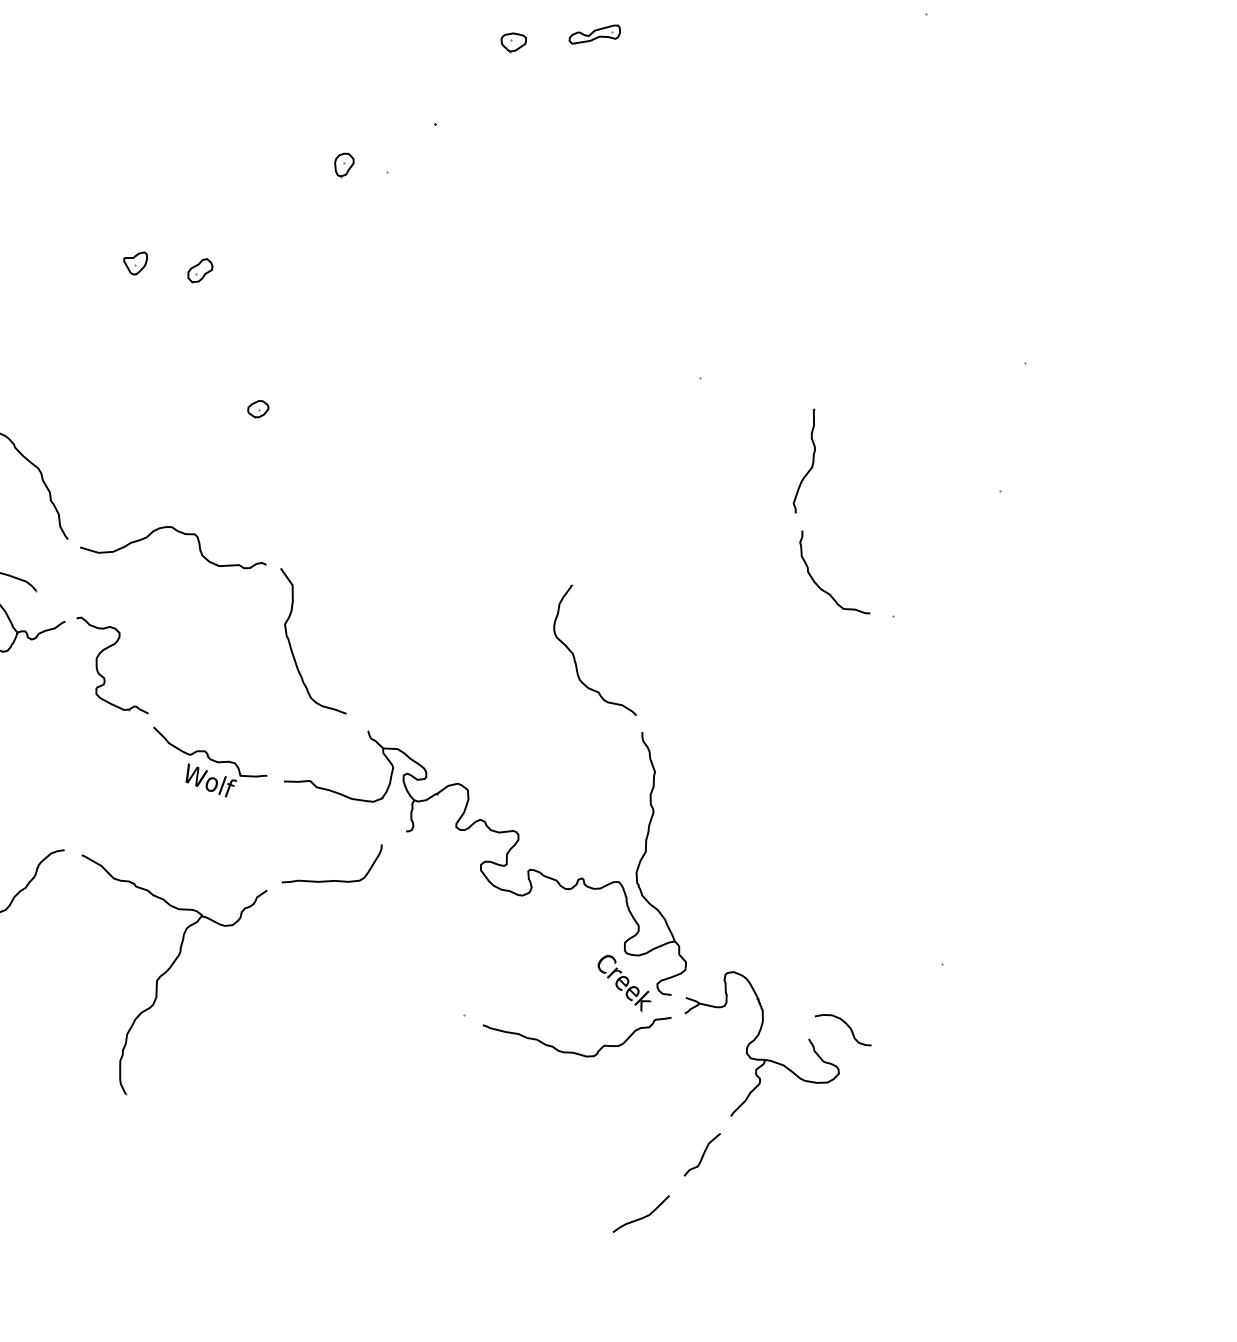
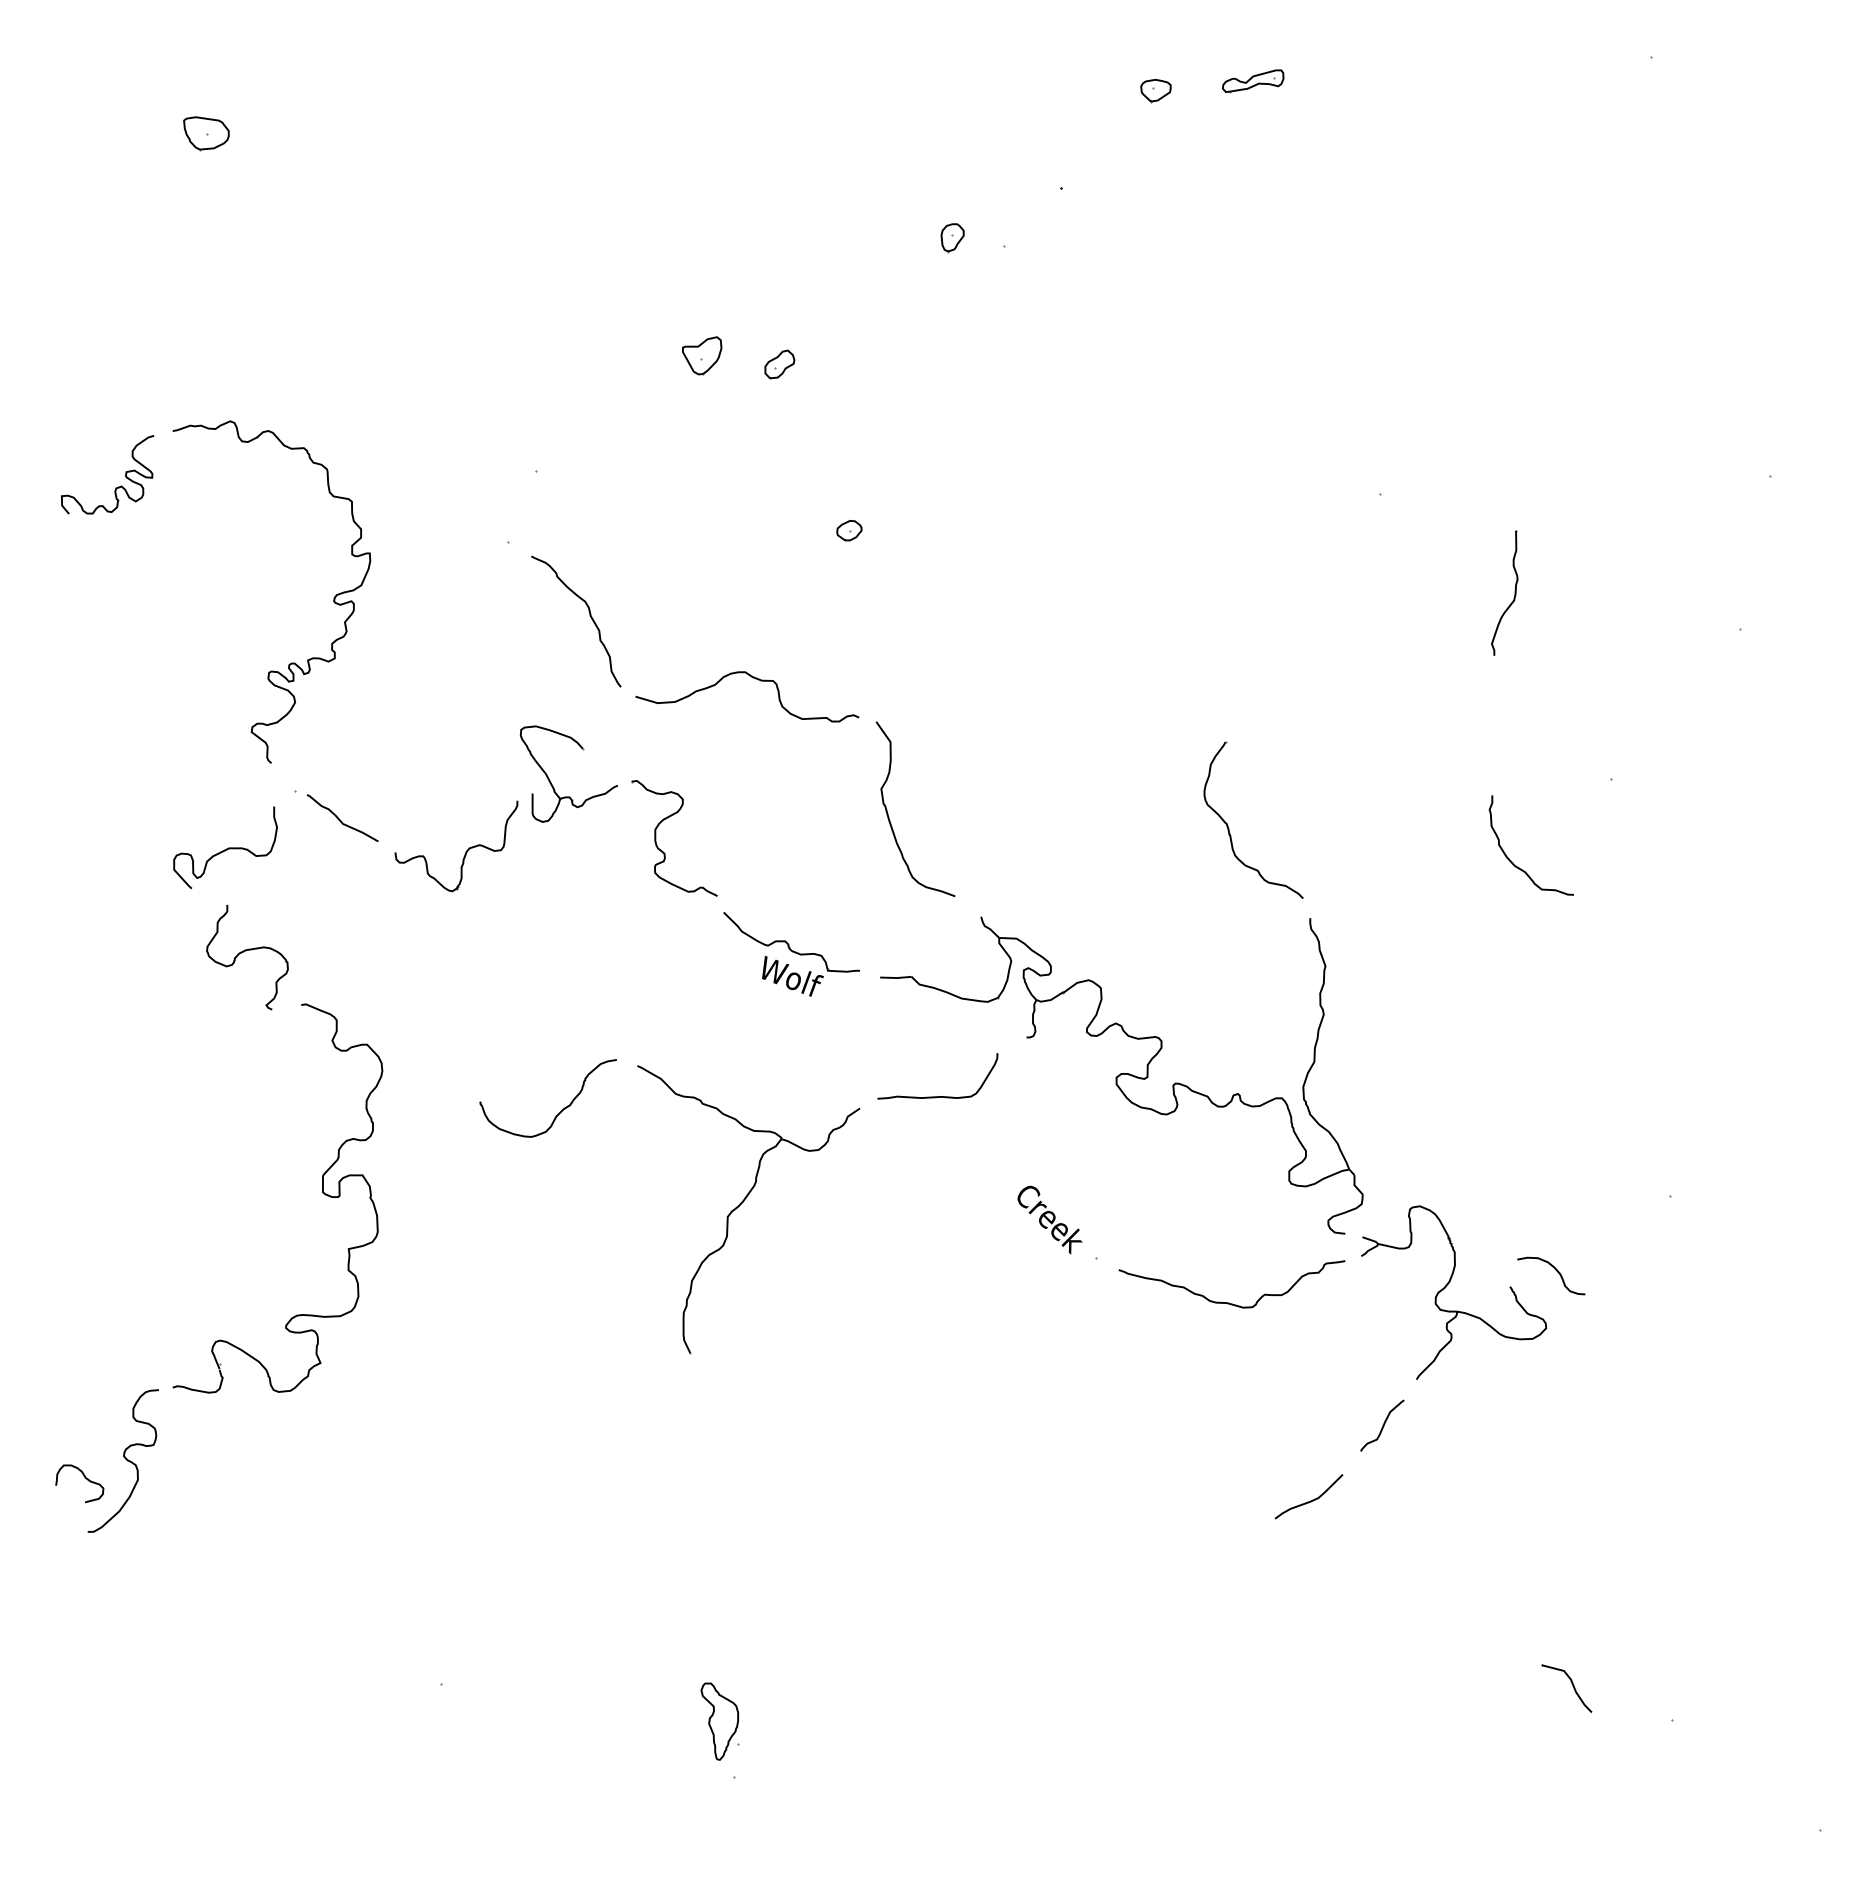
part: (135, 263) -> (701, 355), size x1.4
curve: (819, 585) -> (1512, 861), moved
text: (624, 983) -> (1049, 1219), moved

